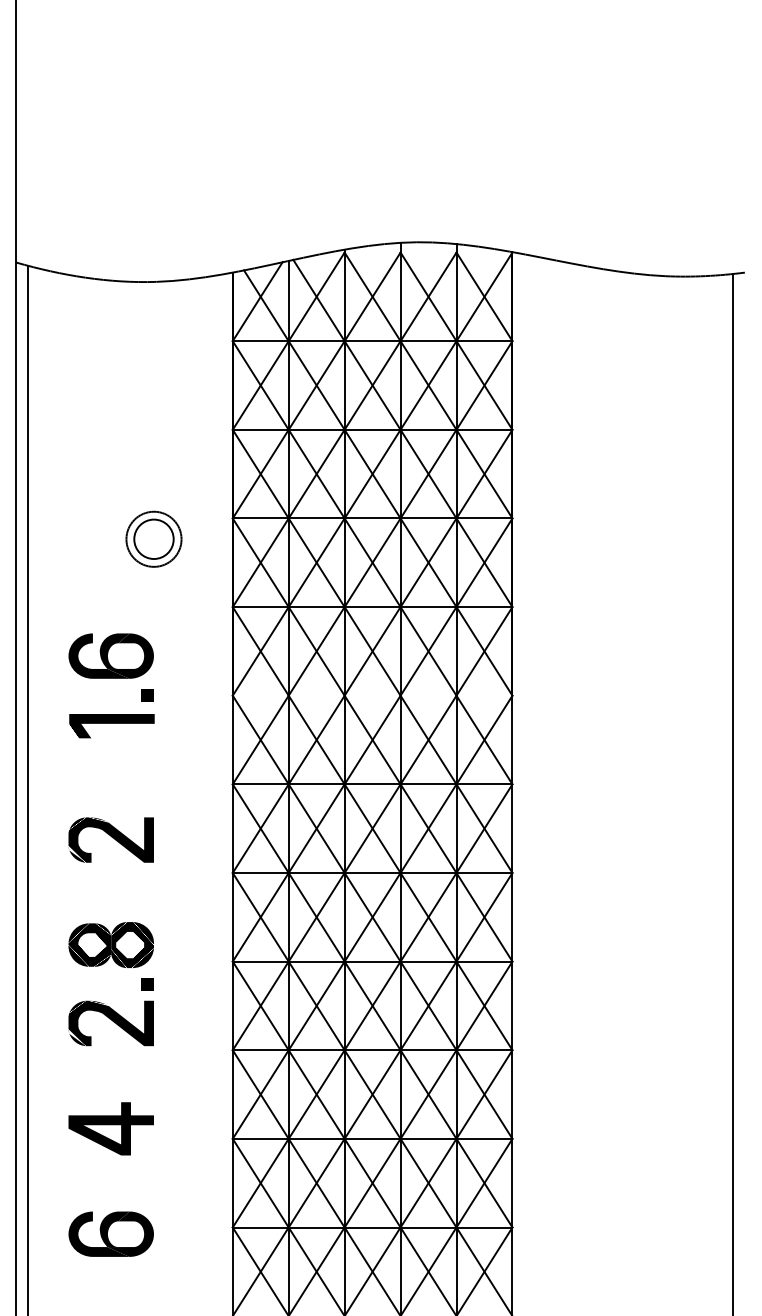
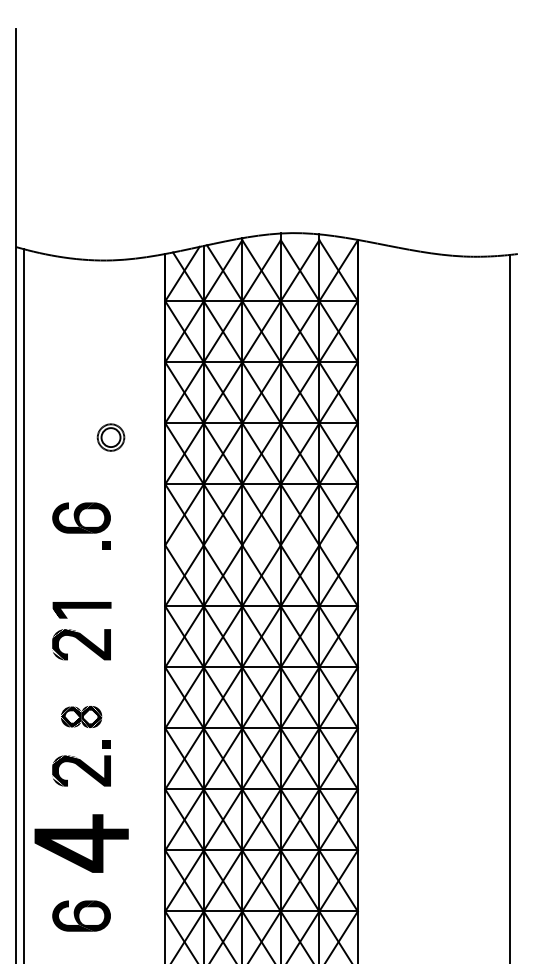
part: (153, 539) -> (110, 437), size x0.7
part: (111, 726) -> (81, 610), moved
part: (111, 944) -> (81, 716), size x0.7
part: (111, 1128) -> (81, 843), size x1.6

